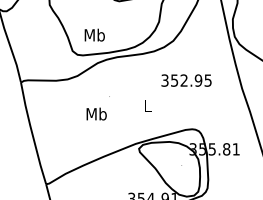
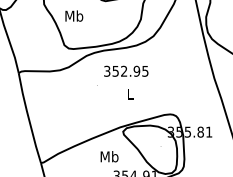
text: (94, 34) -> (74, 15), moved
text: (186, 80) -> (126, 71), moved
text: (96, 113) -> (109, 156), moved

